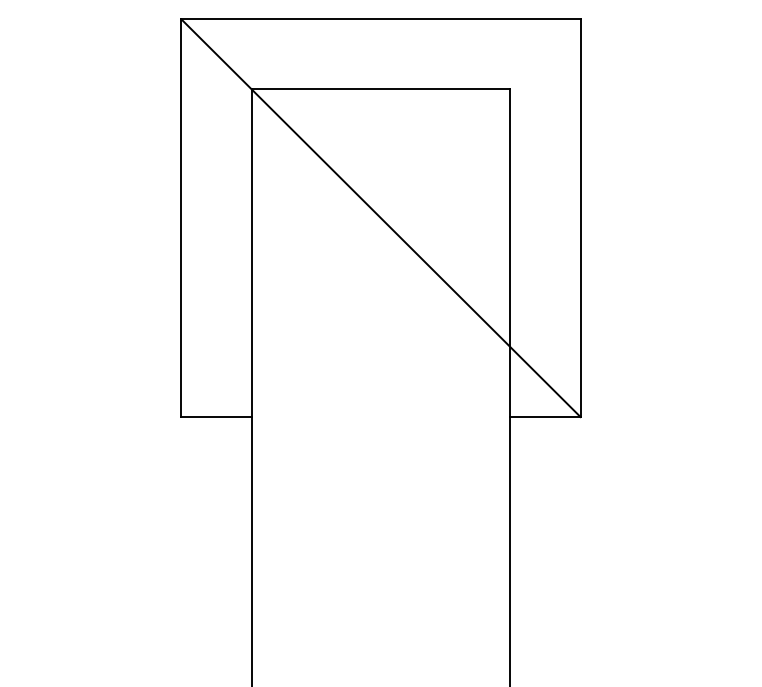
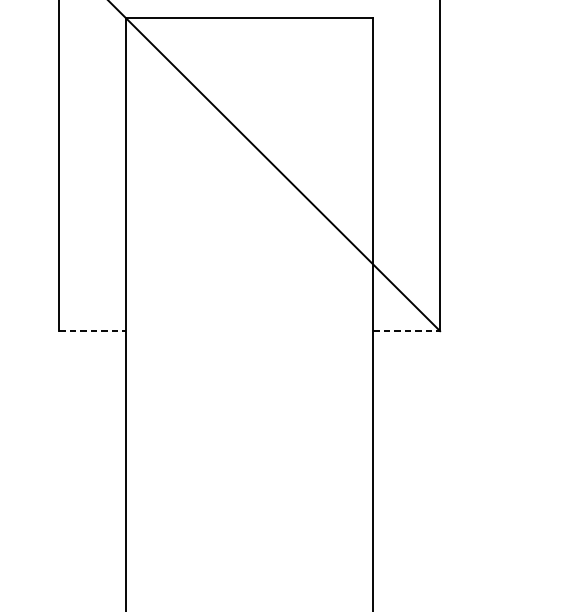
line: (217, 417) -> (93, 331), solid -> dashed
line: (545, 417) -> (406, 331), solid -> dashed

